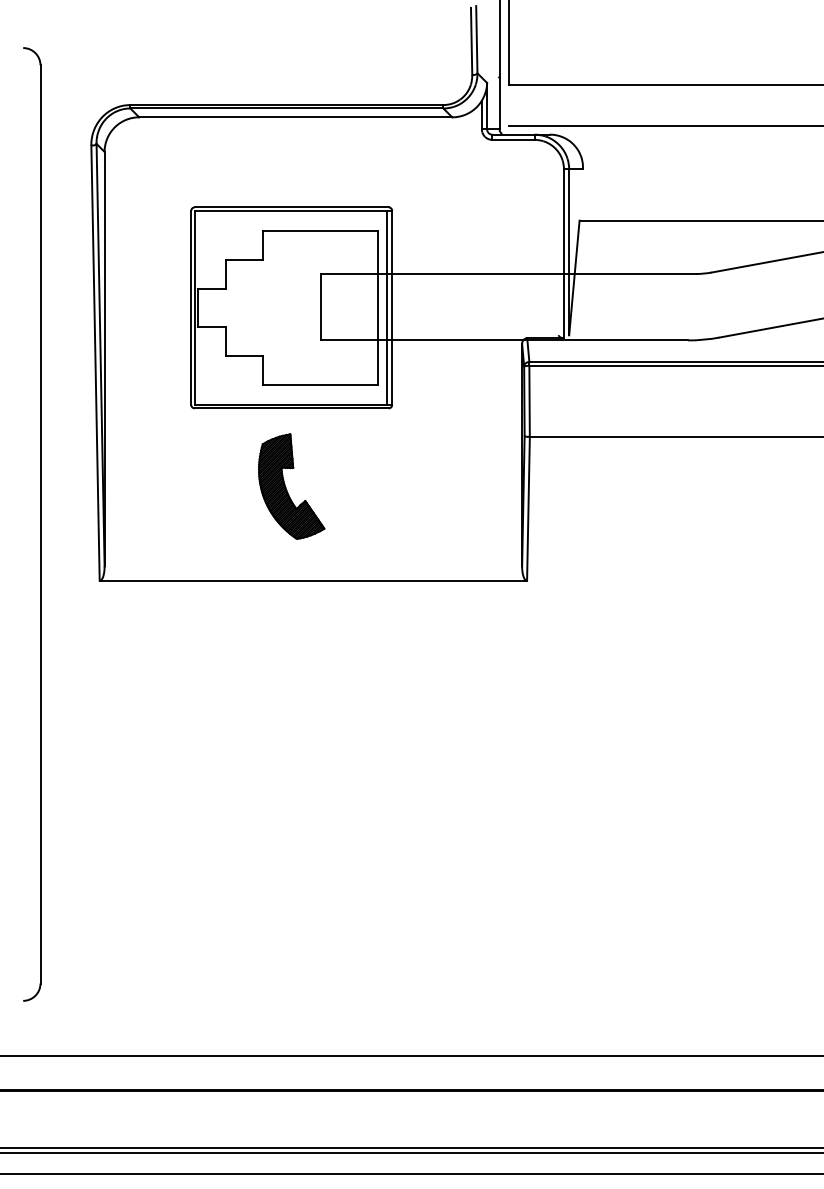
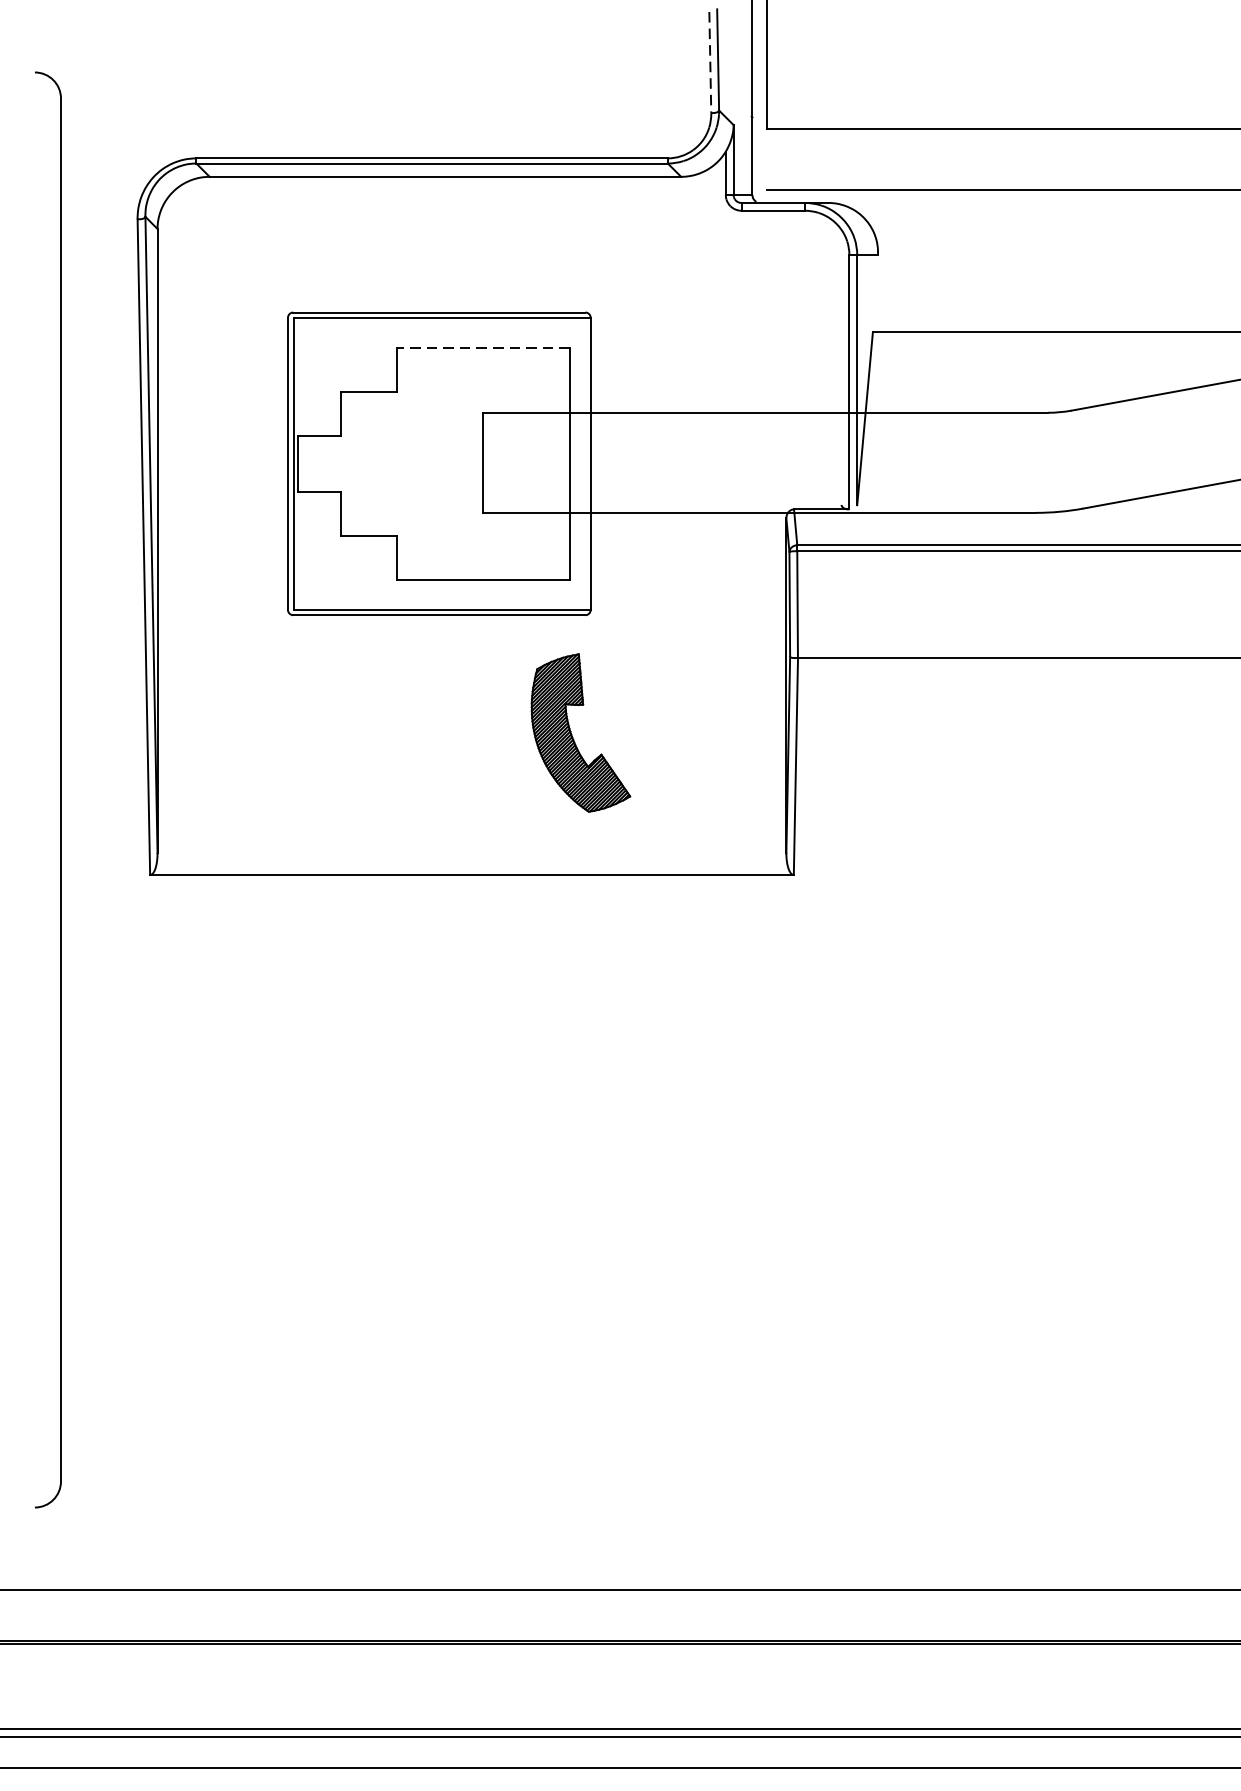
line: (471, 41) -> (710, 62), solid -> dashed
line: (320, 230) -> (482, 347), solid -> dashed
line: (387, 307) -> (583, 463), removed
part: (291, 486) -> (580, 732), moved

